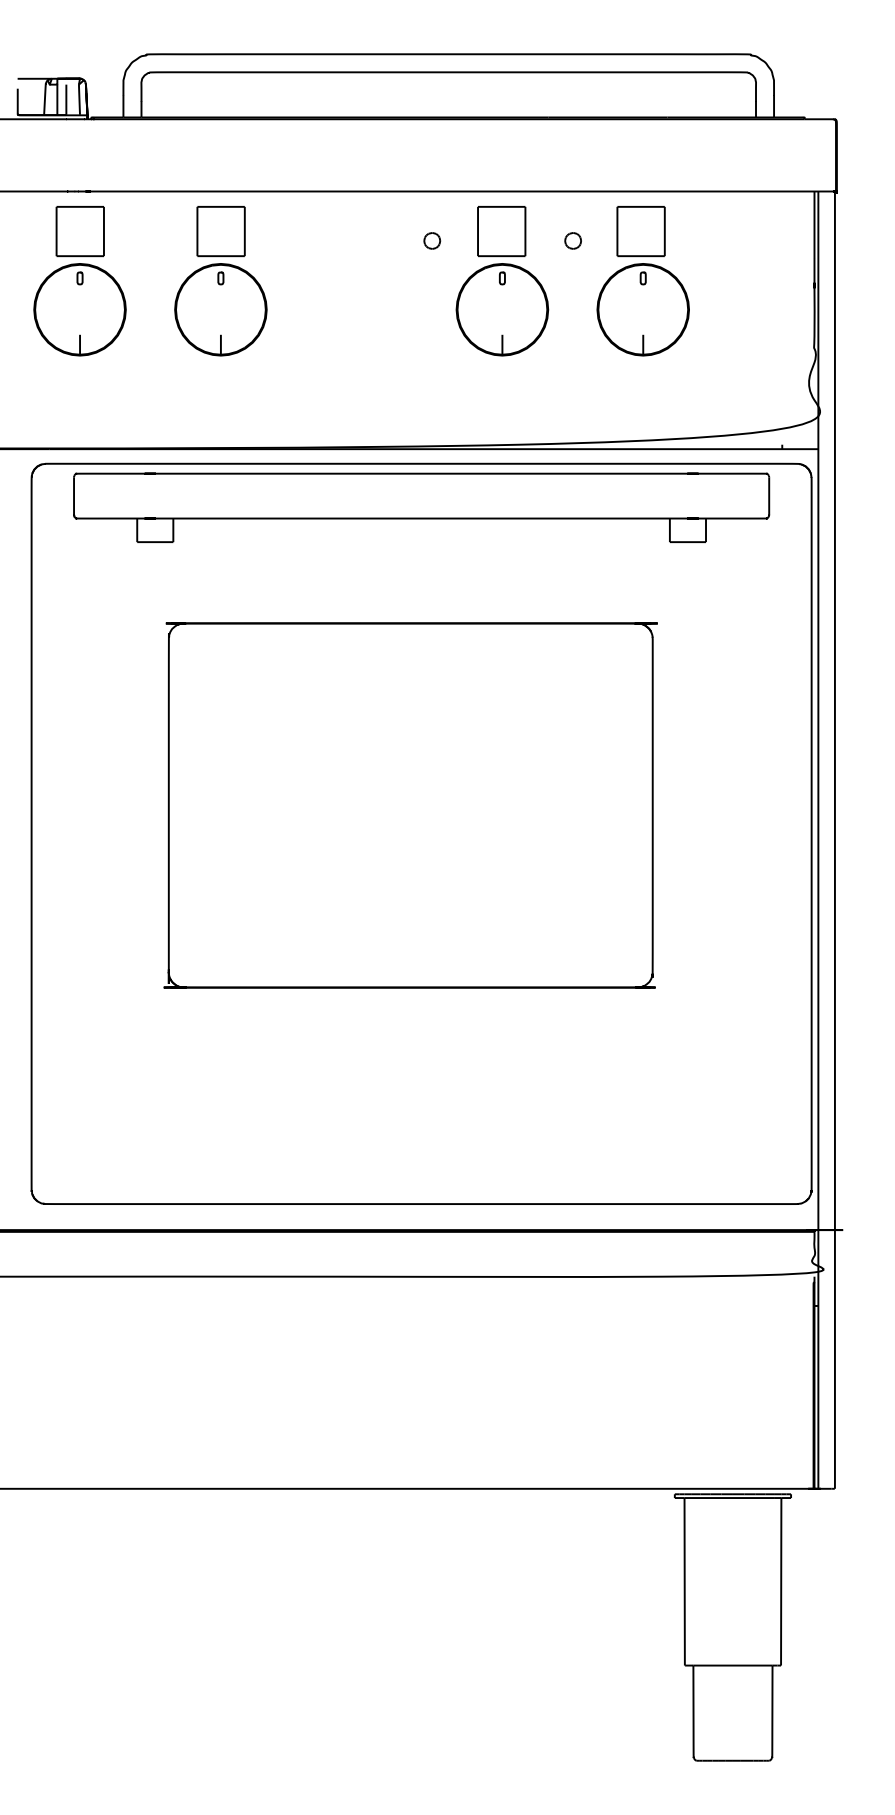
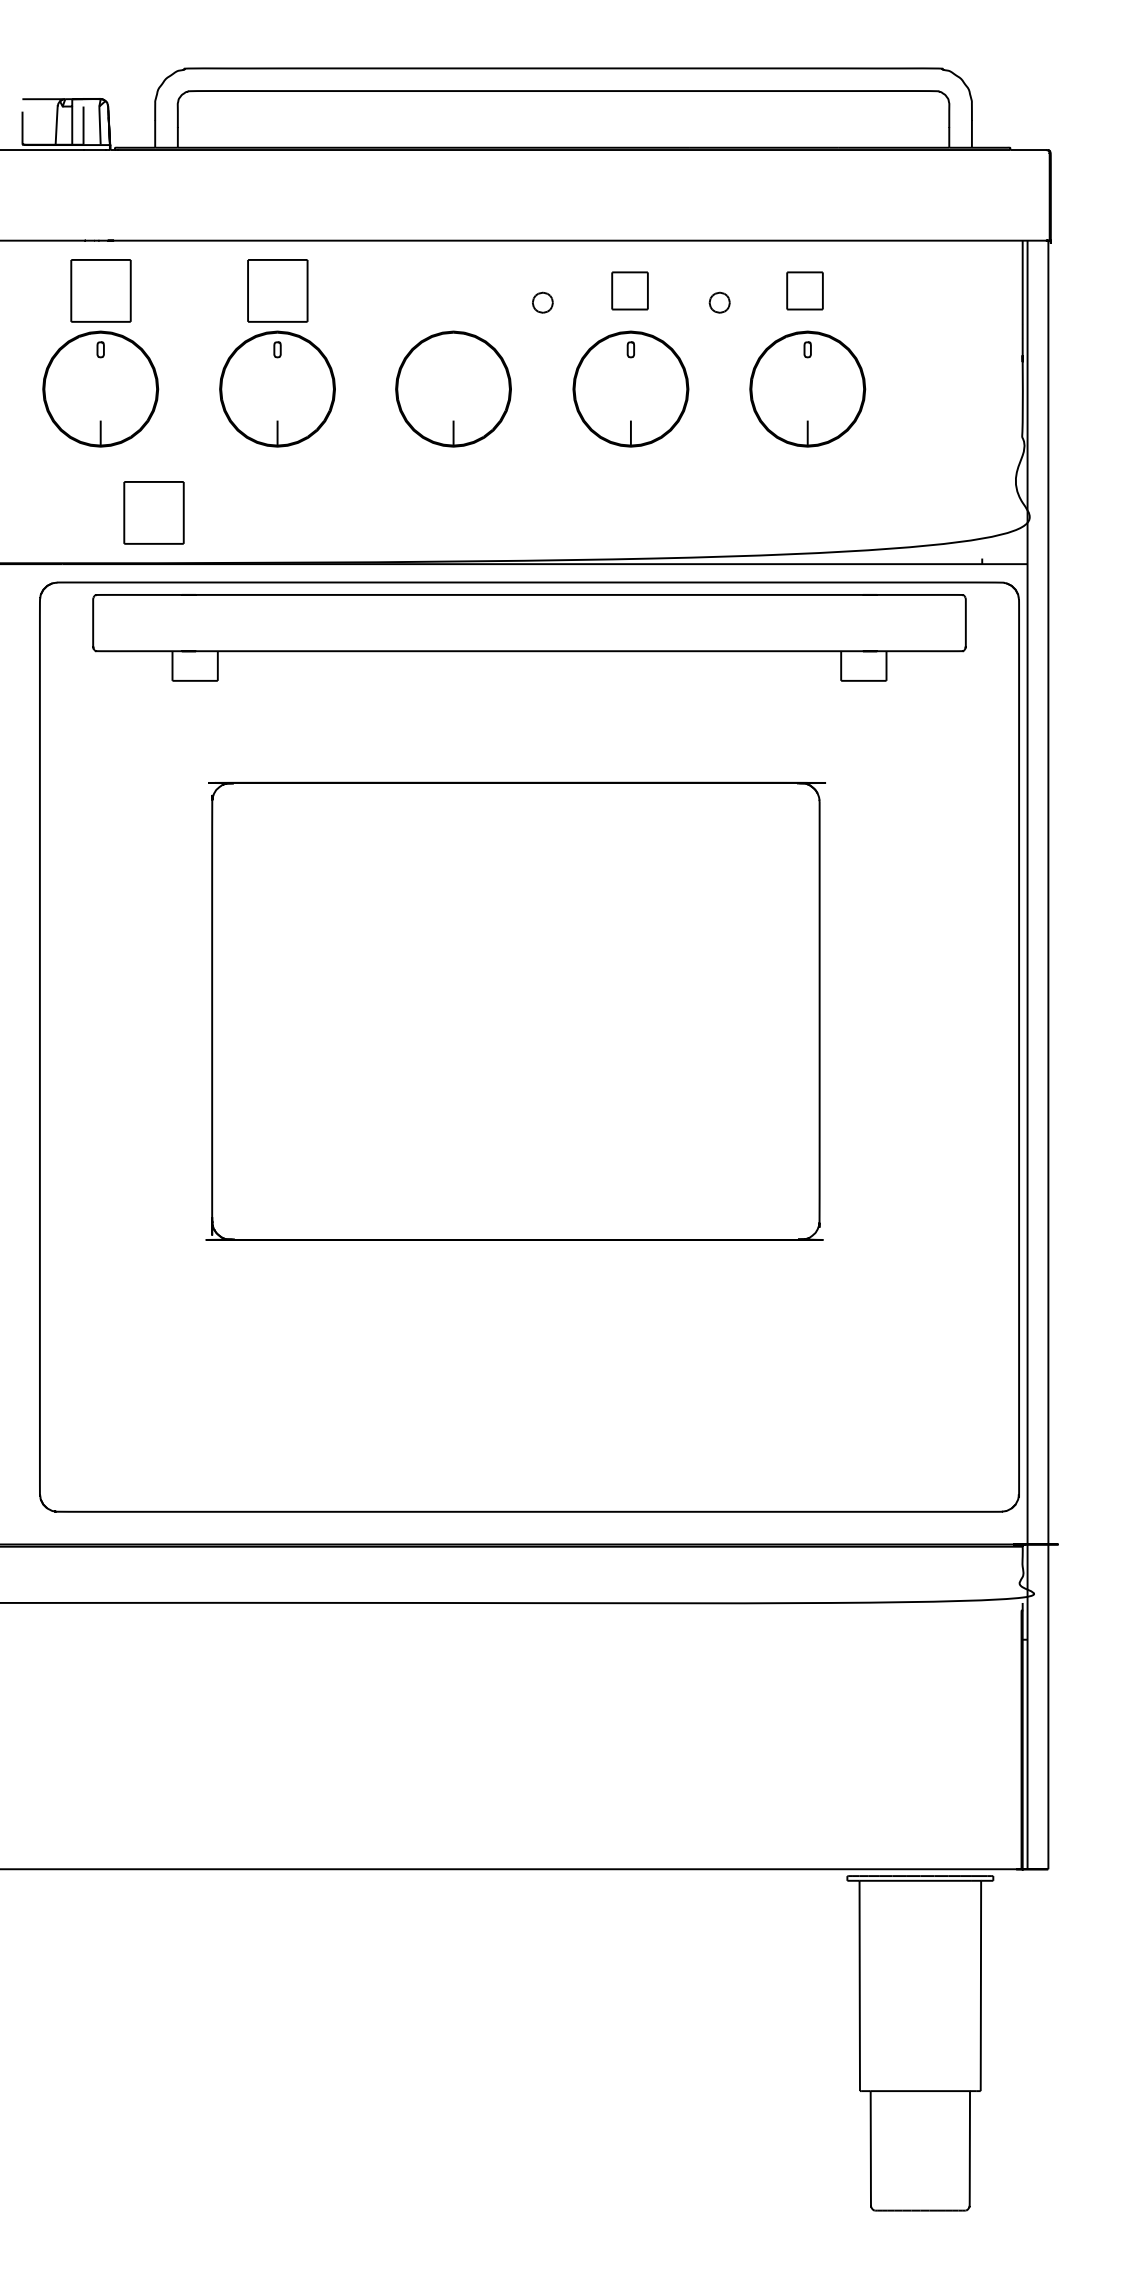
part: (501, 231) -> (629, 290), size x0.6
part: (640, 231) -> (804, 290), size x0.6
part: (361, 309) -> (453, 388), added
part: (122, 408) -> (153, 512), added

